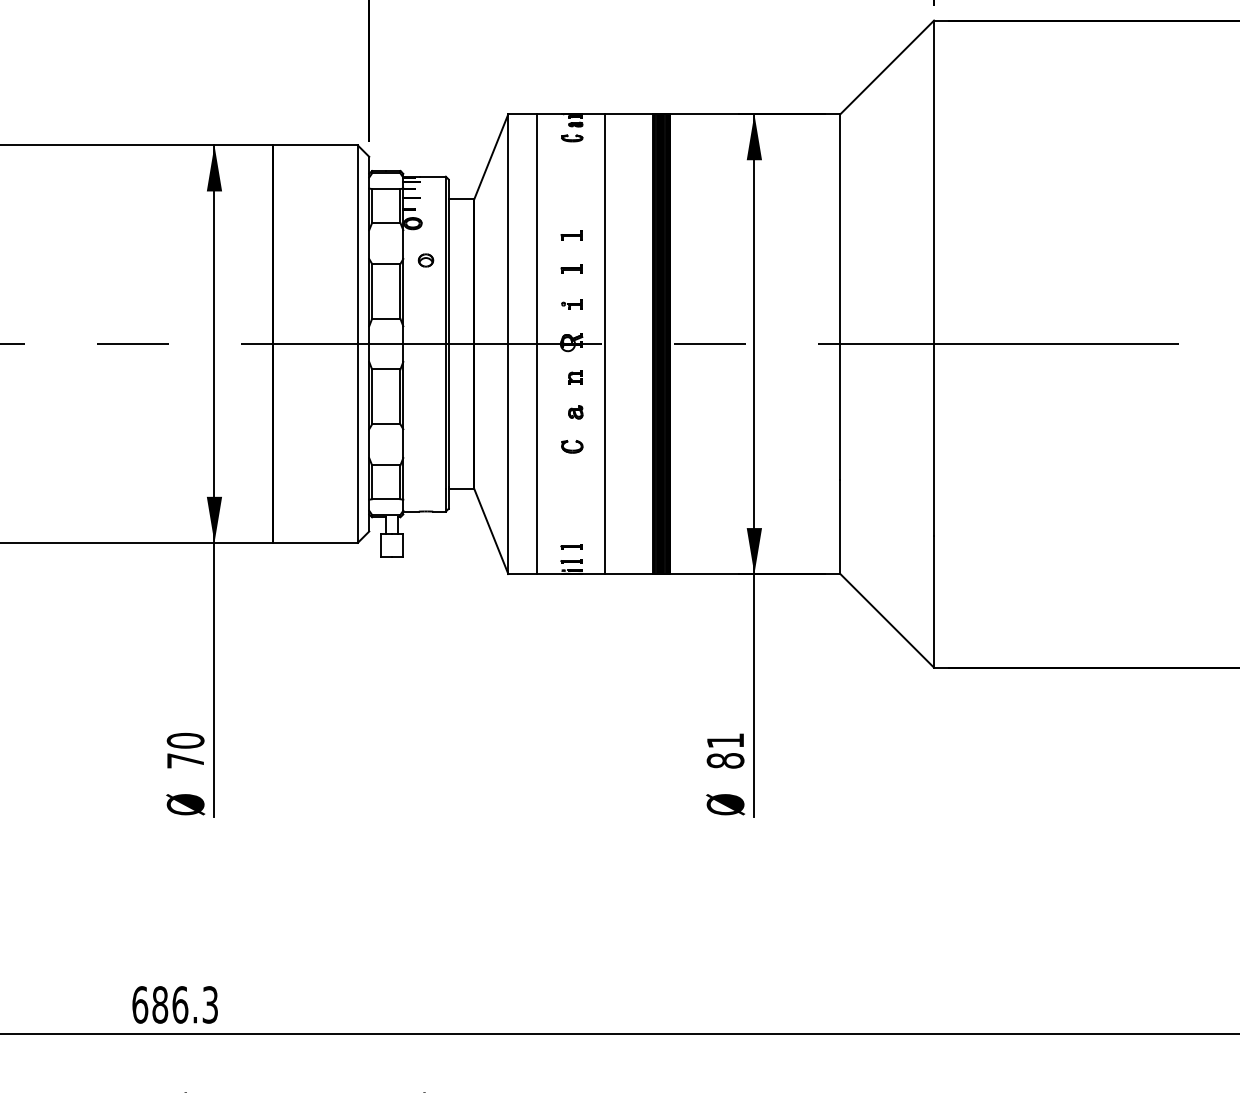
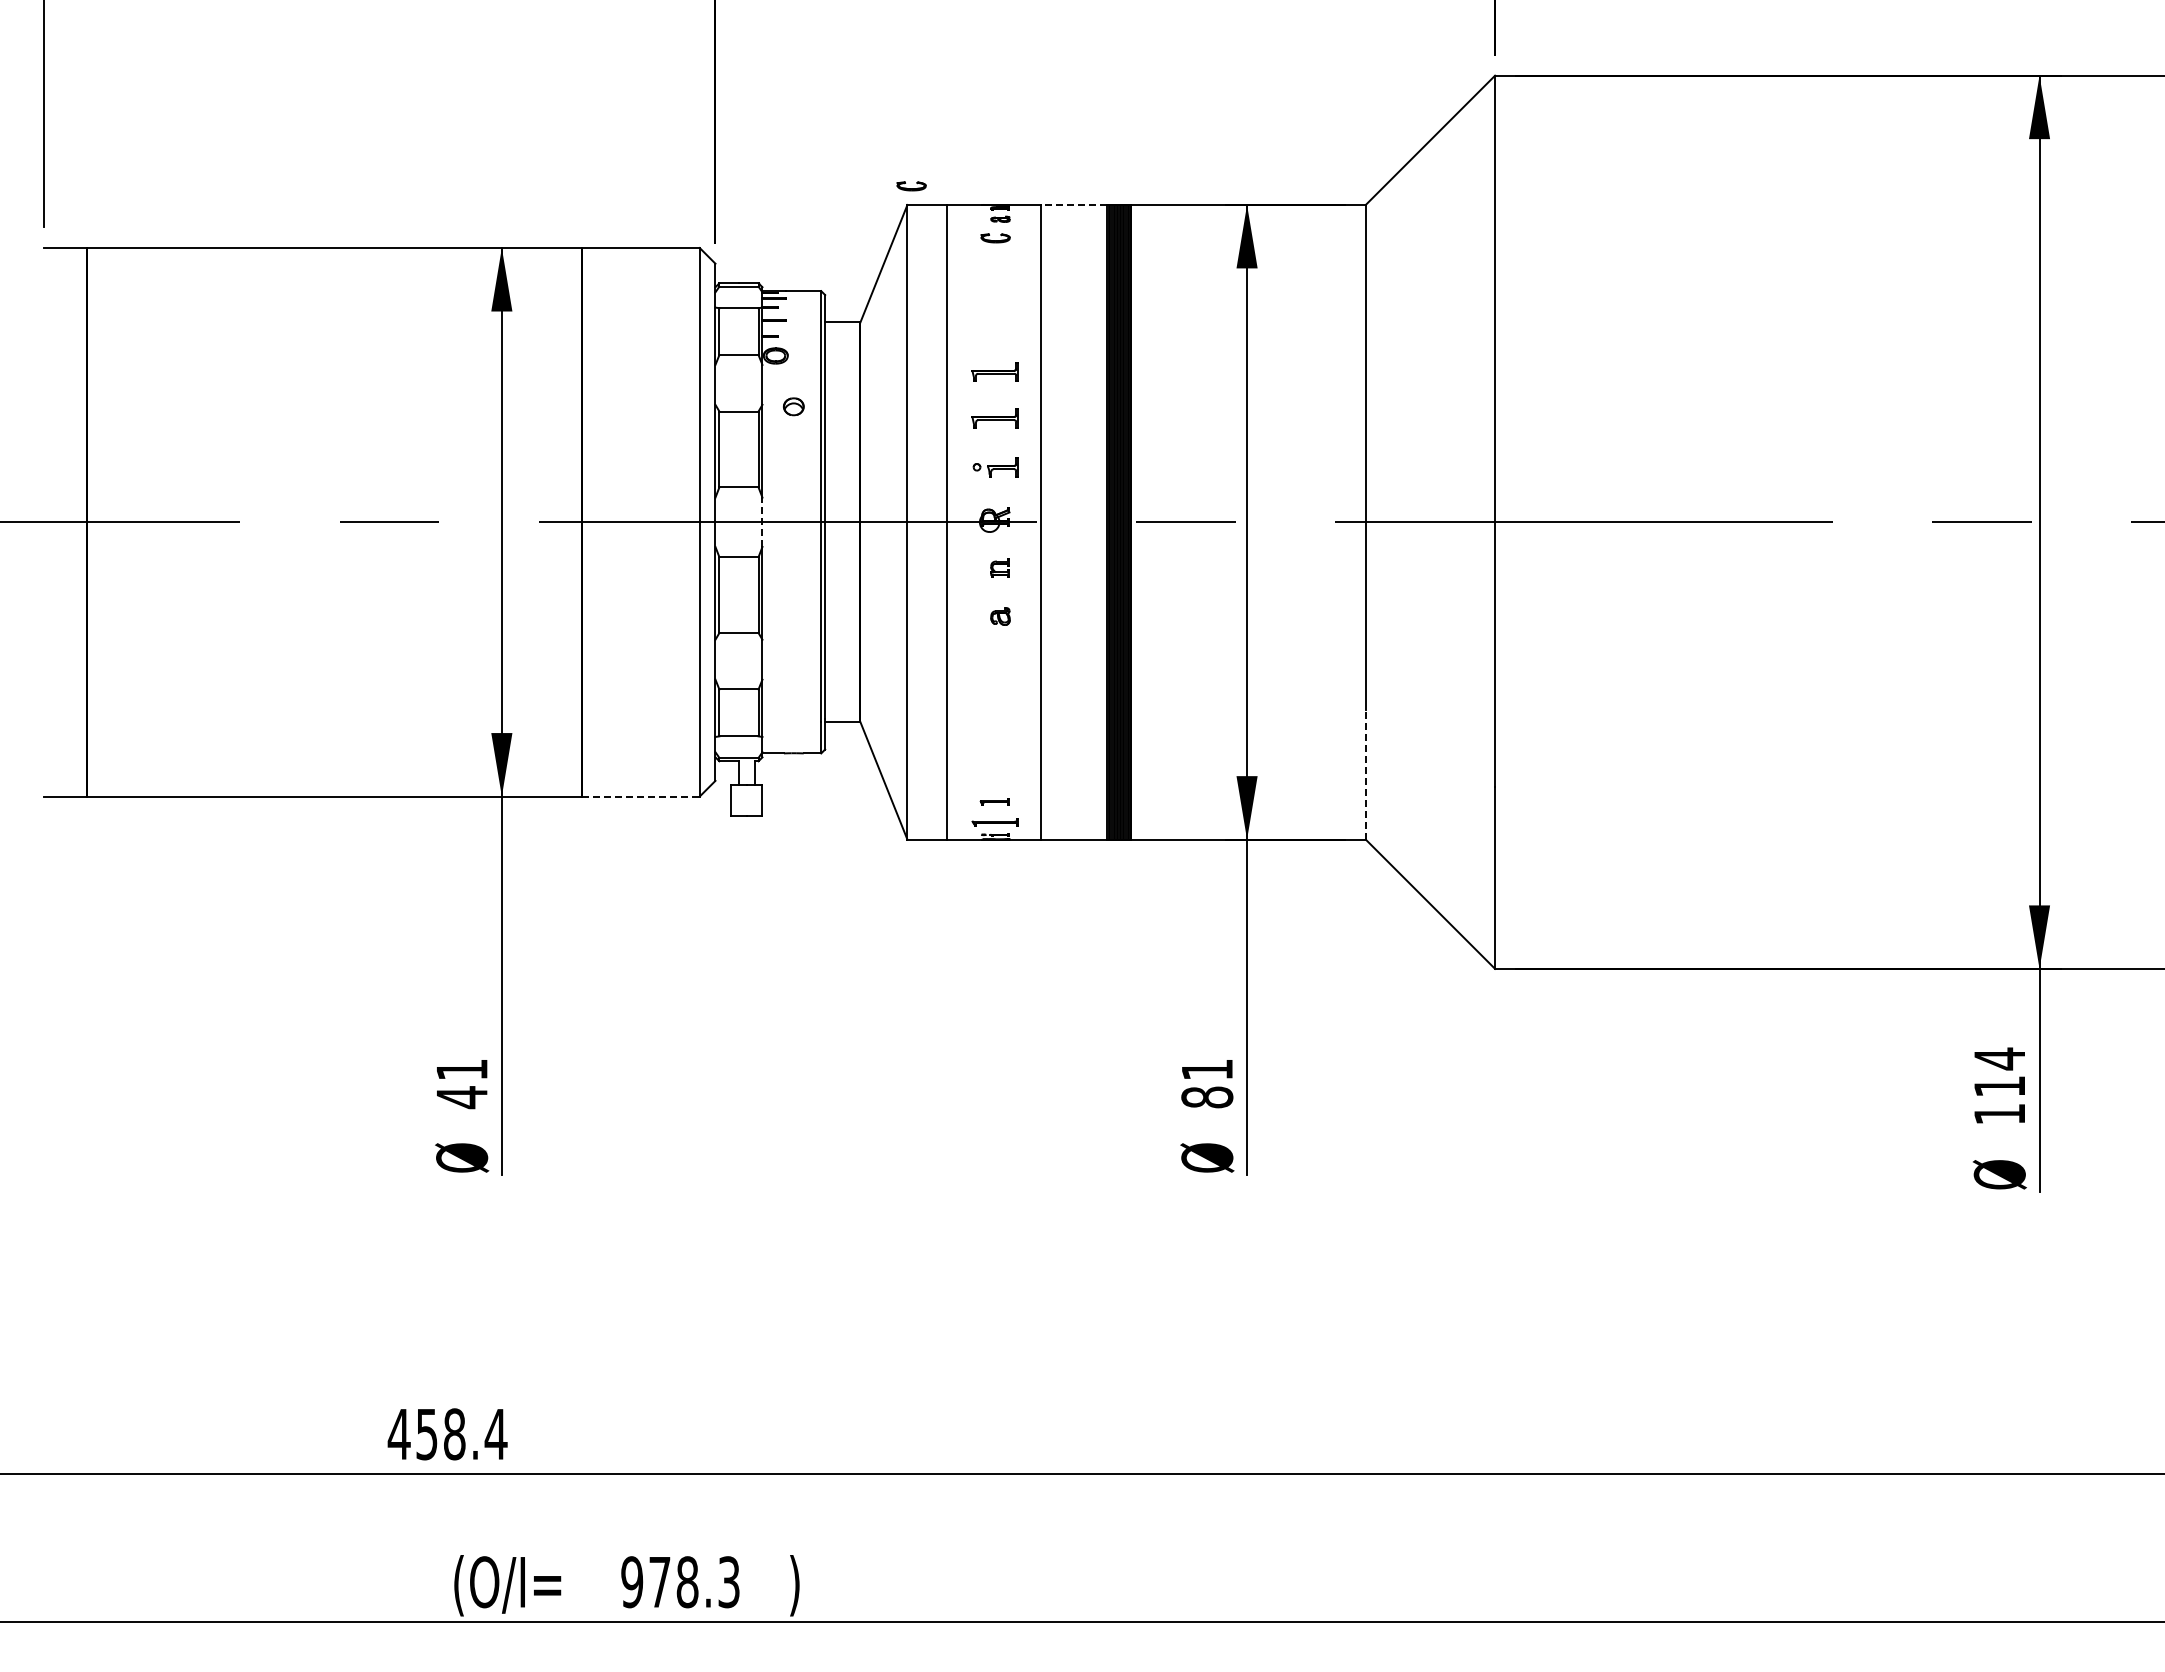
part: (511, 100) -> (911, 186), added
line: (628, 113) -> (1073, 204), solid -> dashed
part: (571, 235) -> (994, 372), size x1.6
part: (571, 268) -> (994, 418), size x1.6
part: (571, 303) -> (994, 466), size x1.6
line: (403, 344) -> (762, 522), solid -> dashed
part: (572, 446) -> (995, 663), removed
line: (840, 526) -> (1365, 774), solid -> dashed
line: (315, 542) -> (641, 796), solid -> dashed
part: (571, 560) -> (994, 821), size x1.6
text: (185, 750) -> (462, 1083), 70 -> 41
text: (175, 1005) -> (447, 1434), 686.3 -> 458.4

